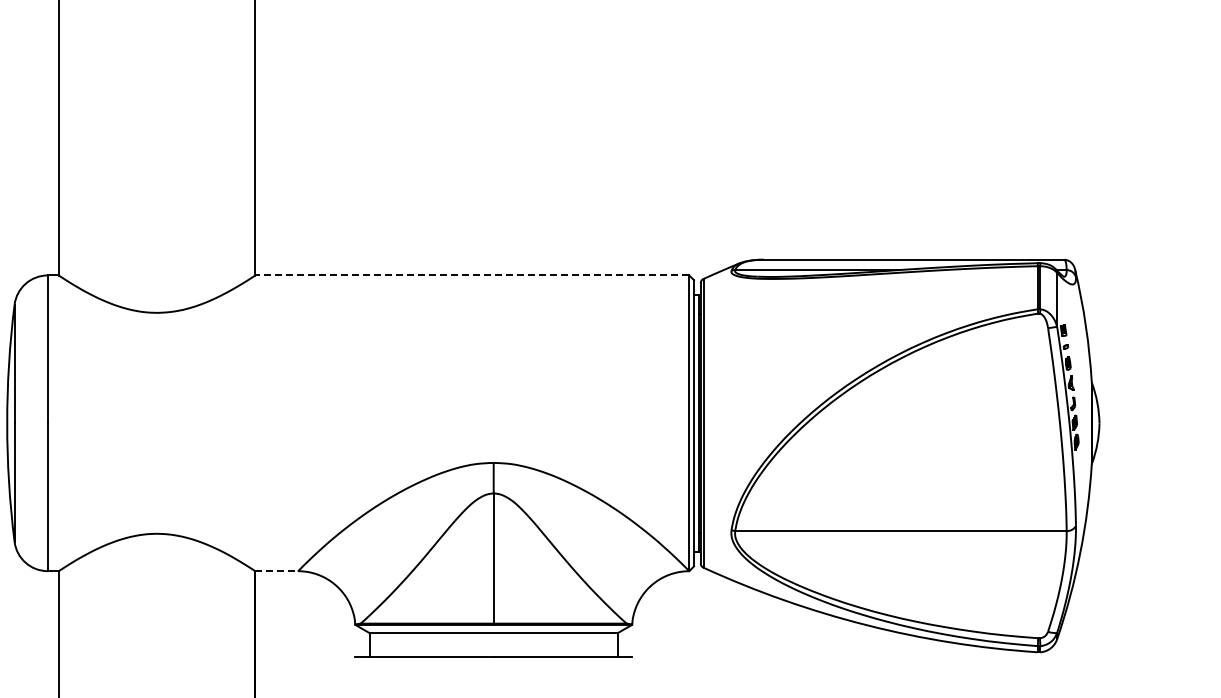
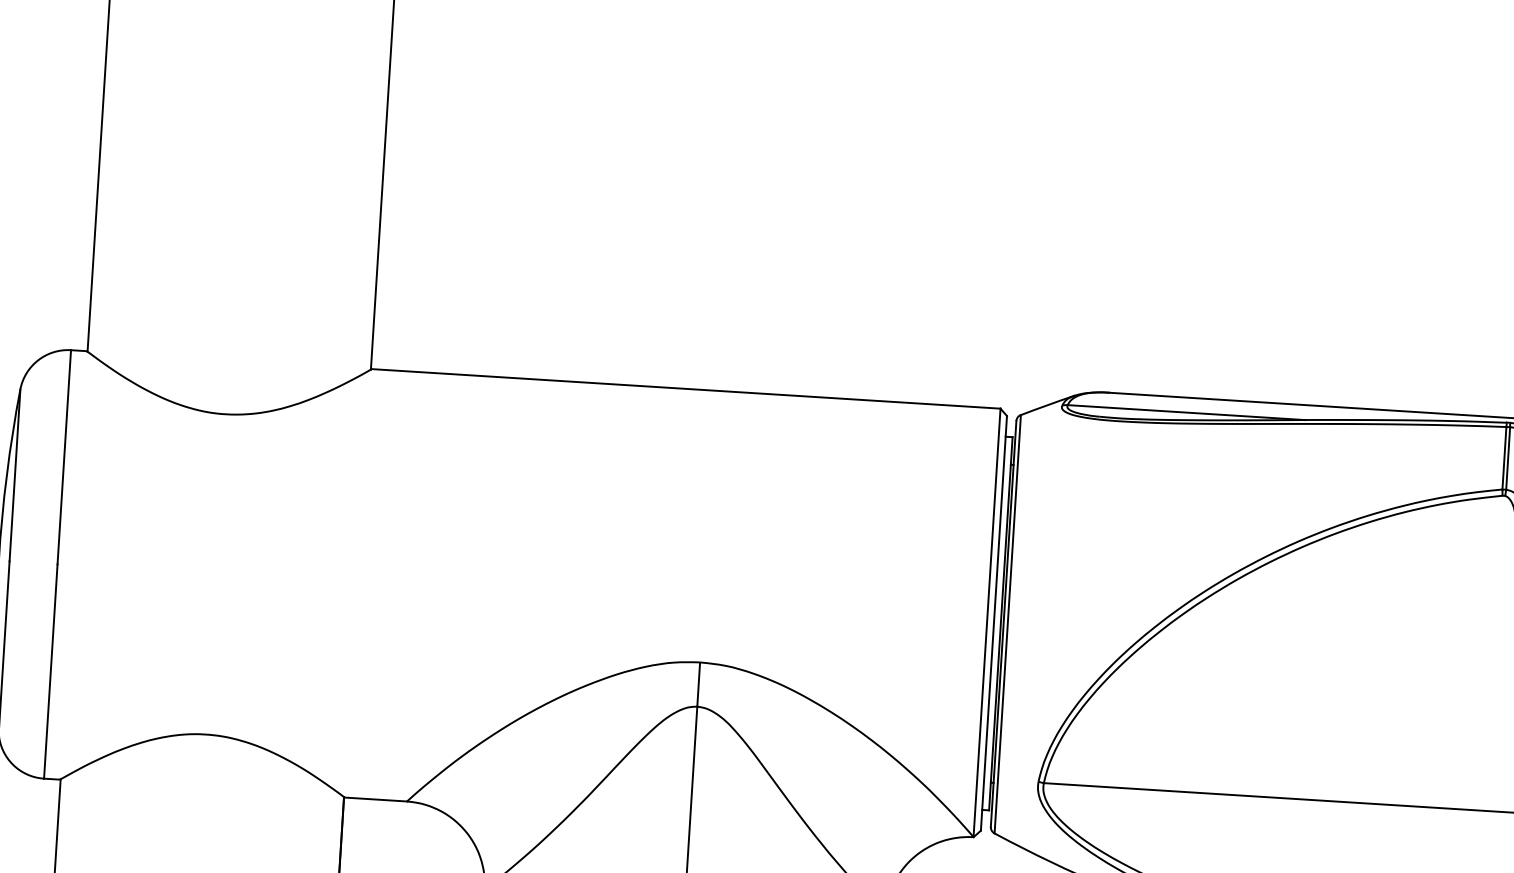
line: (471, 275) -> (685, 388), dashed -> solid
line: (277, 571) -> (376, 800), dashed -> solid

